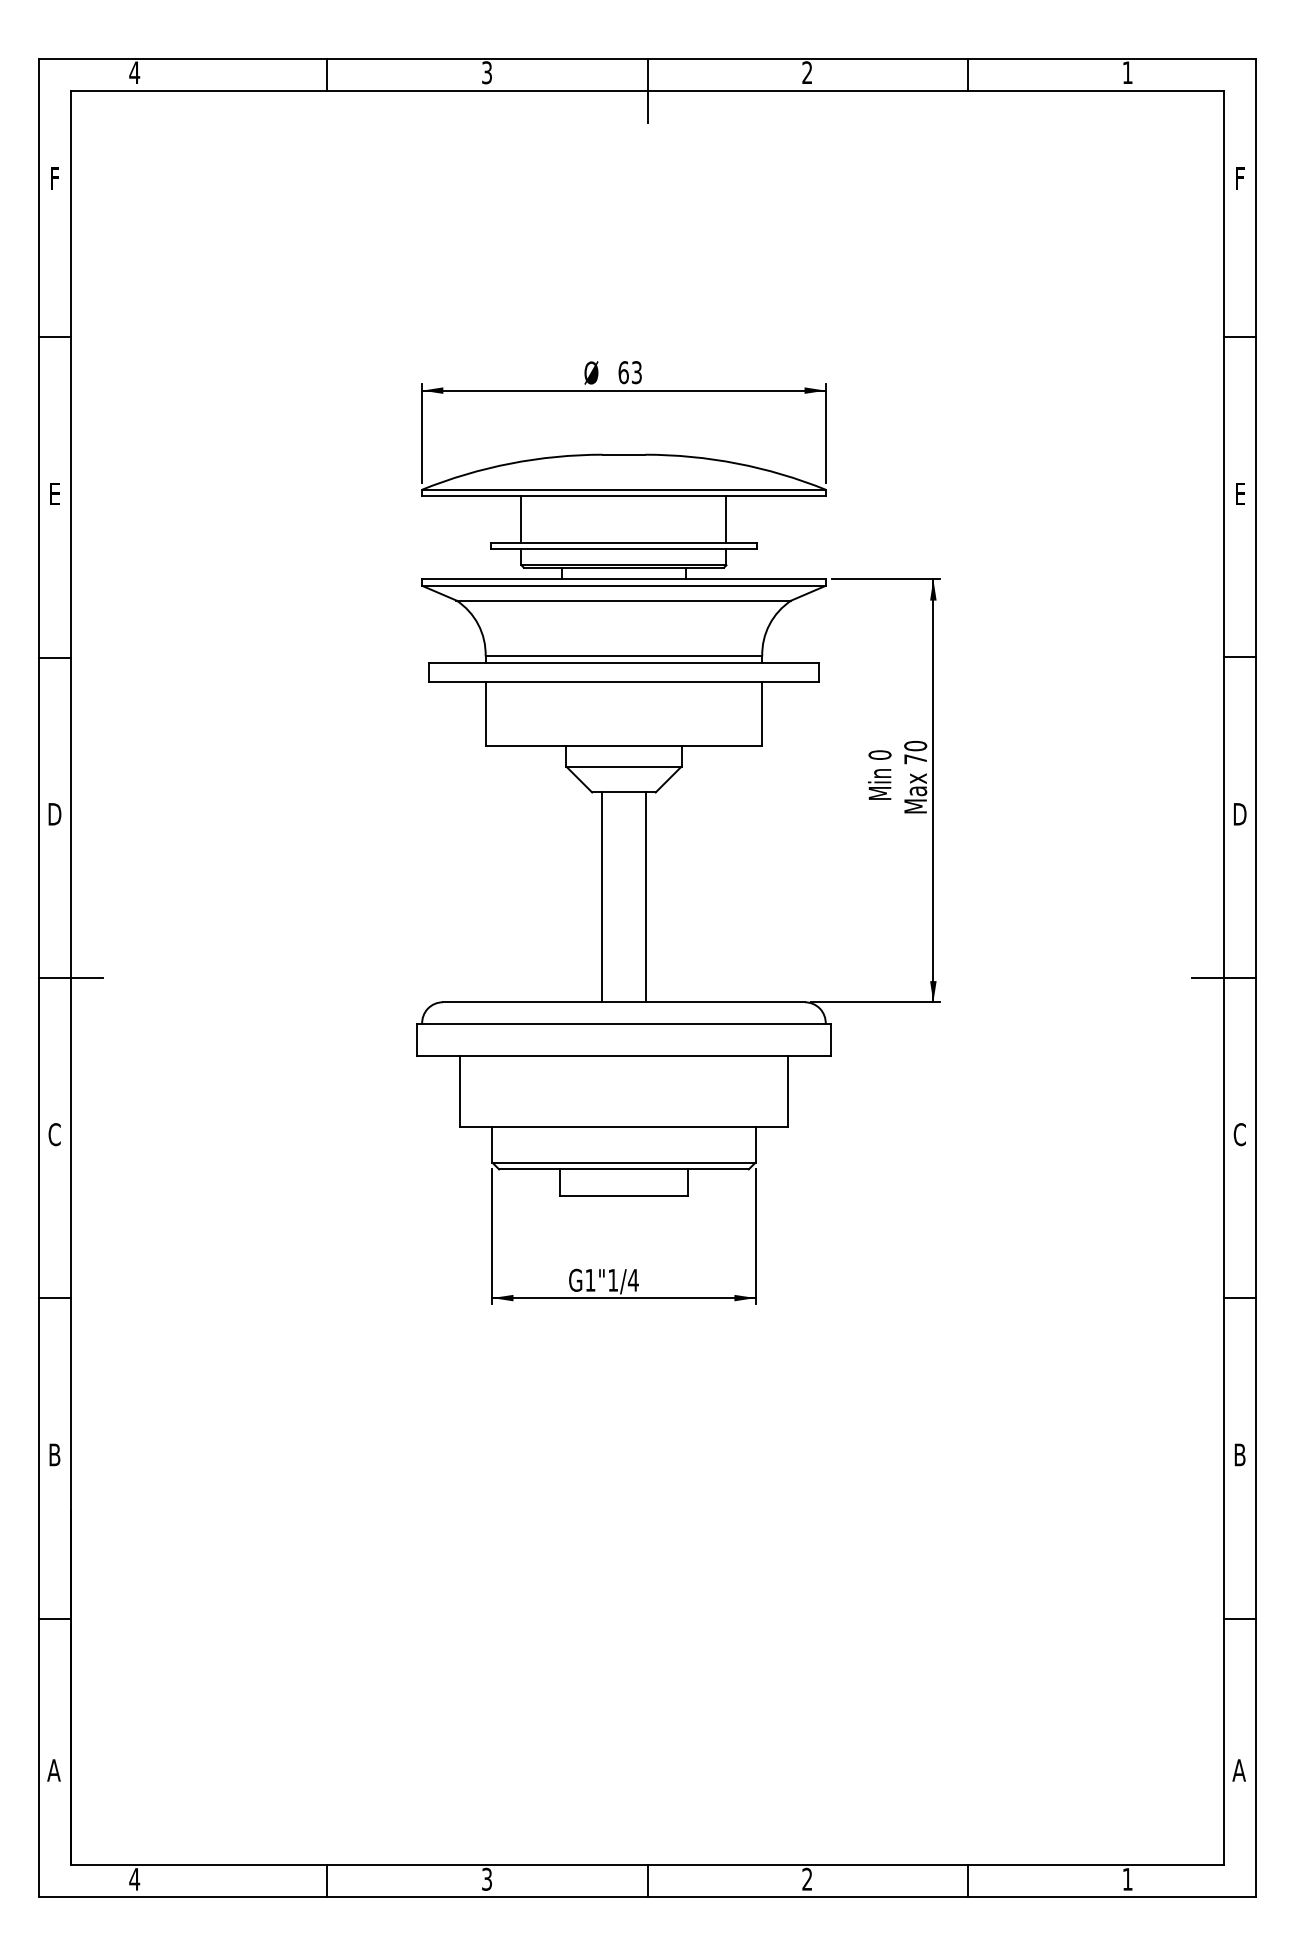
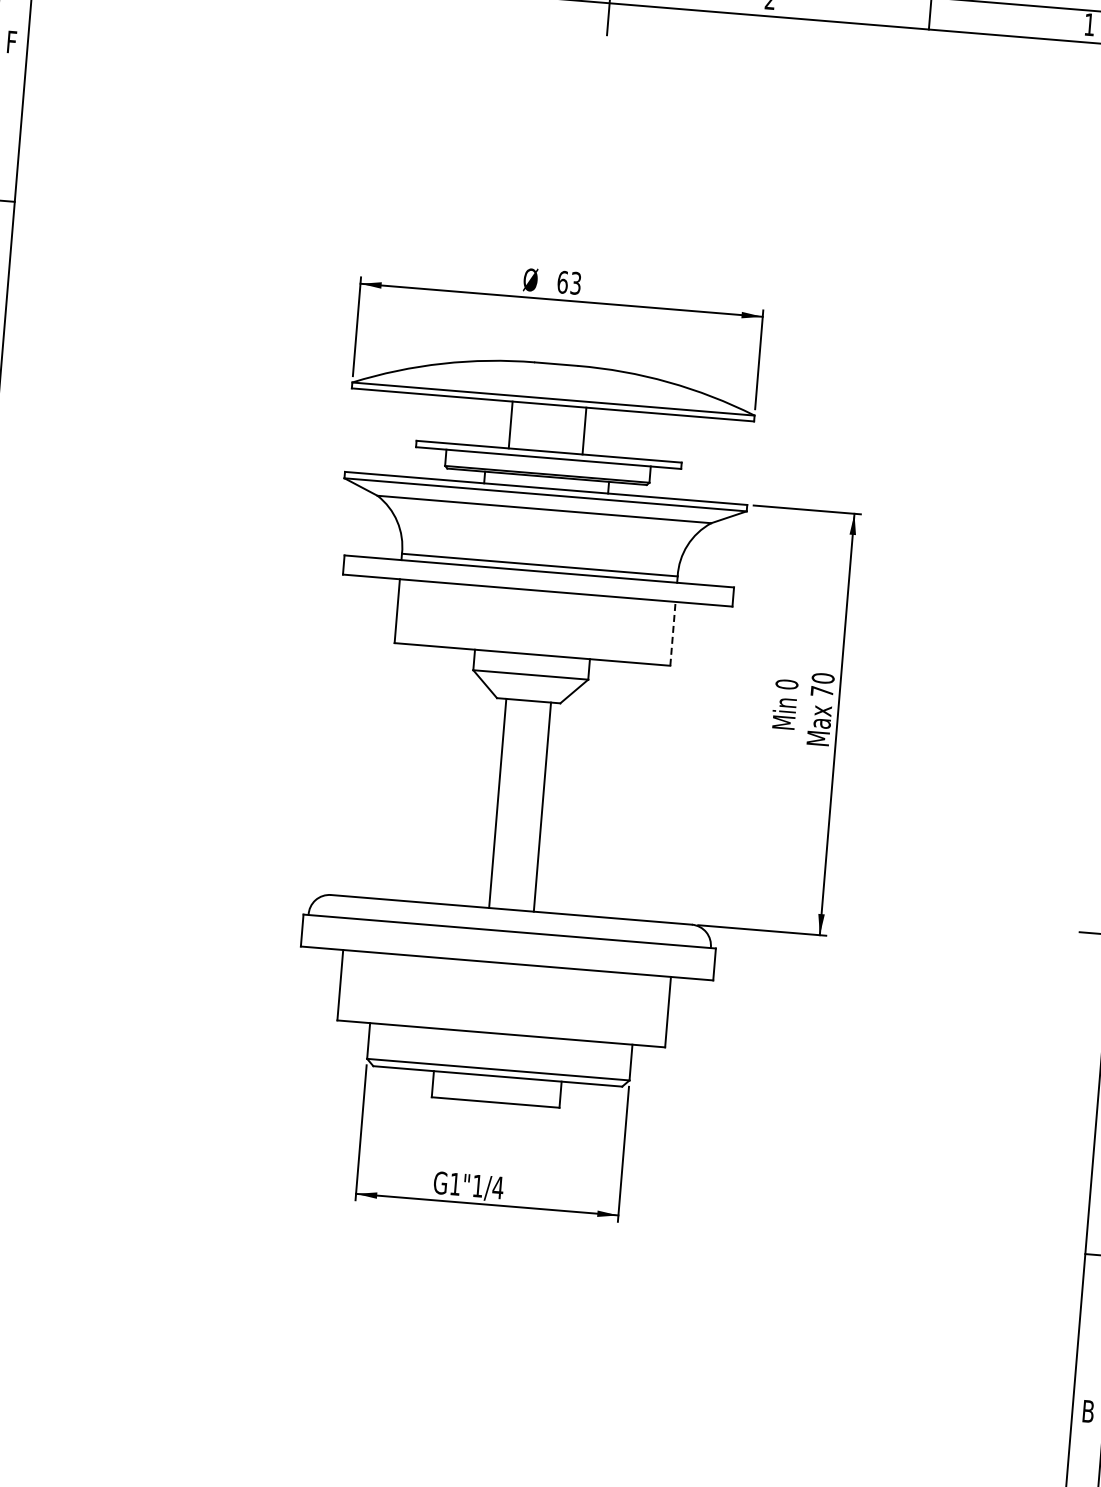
line: (521, 518) -> (510, 424), moved
line: (726, 518) -> (584, 430), moved
line: (762, 713) -> (673, 633), solid -> dashed

